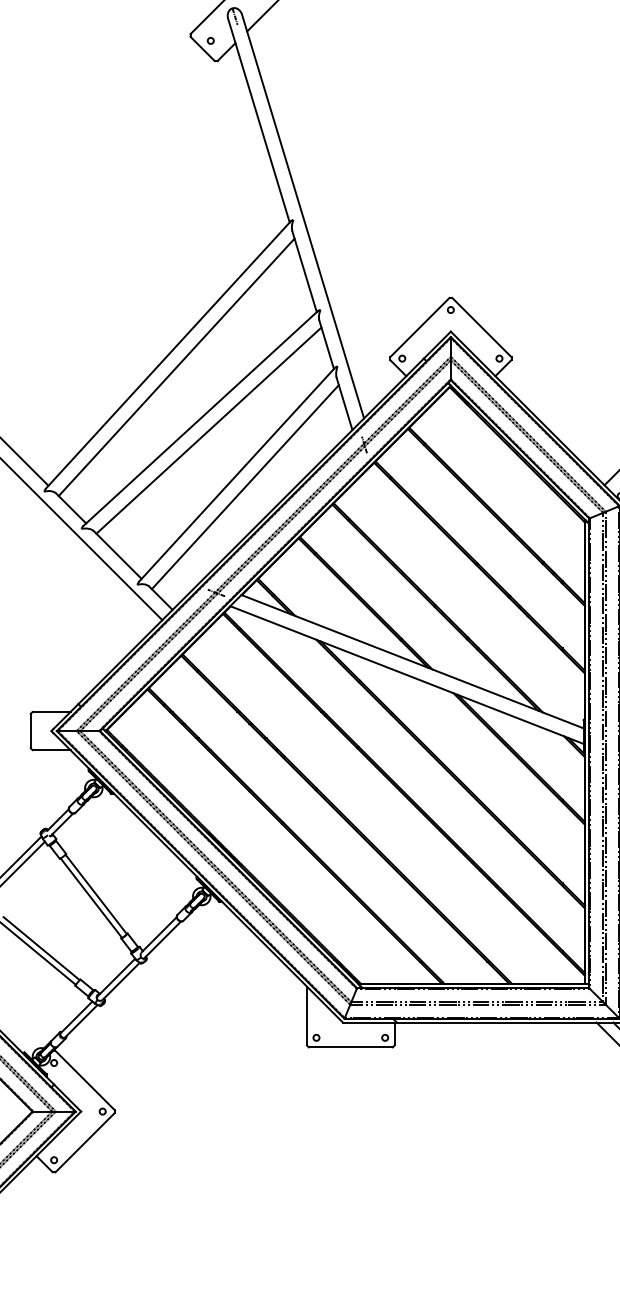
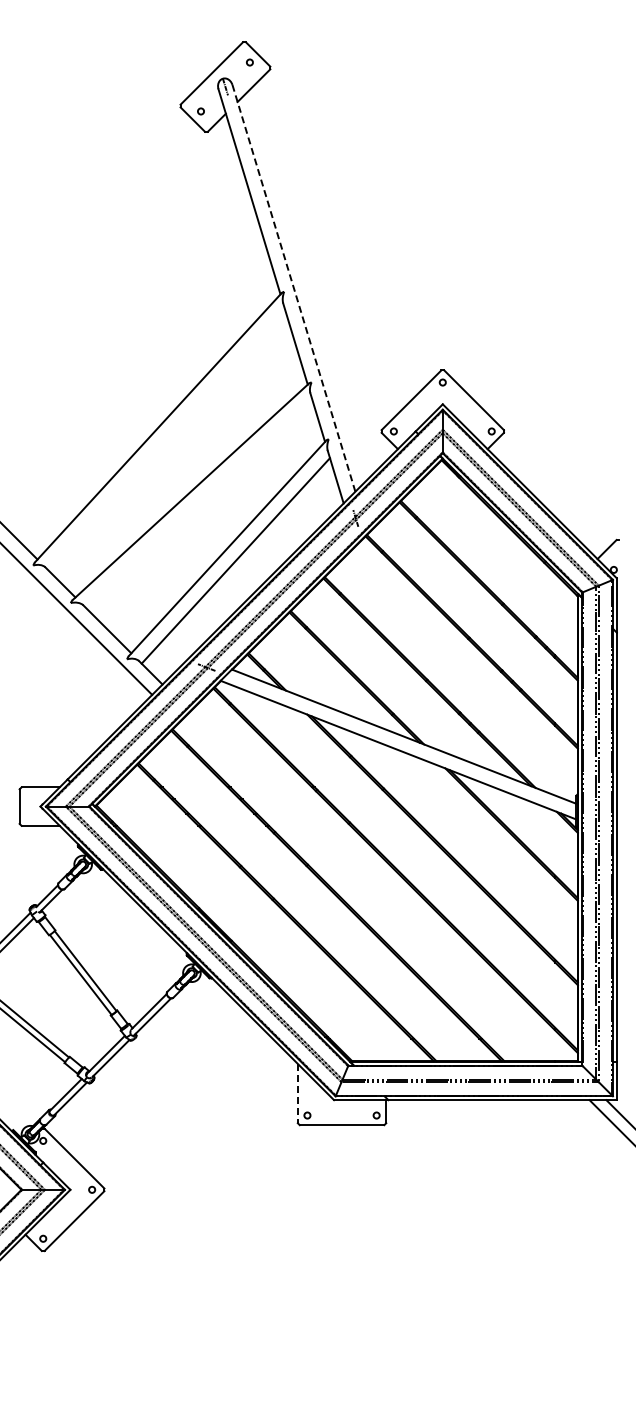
line: (302, 215) -> (293, 287), solid -> dashed
line: (176, 366) -> (166, 439), removed
line: (208, 430) -> (198, 503), removed
line: (306, 1015) -> (297, 1093), solid -> dashed

